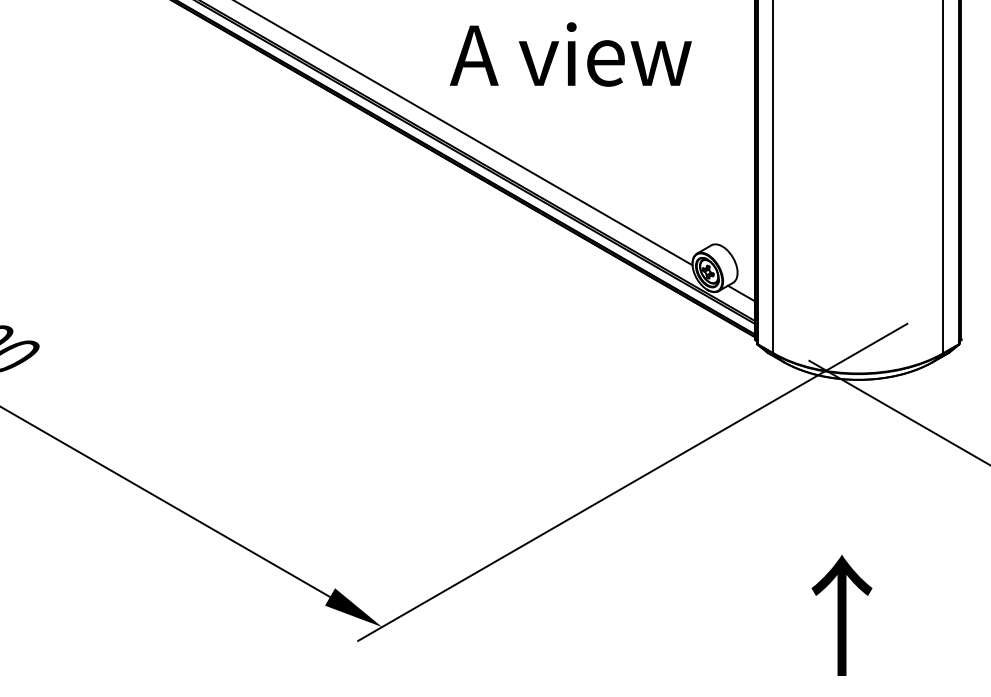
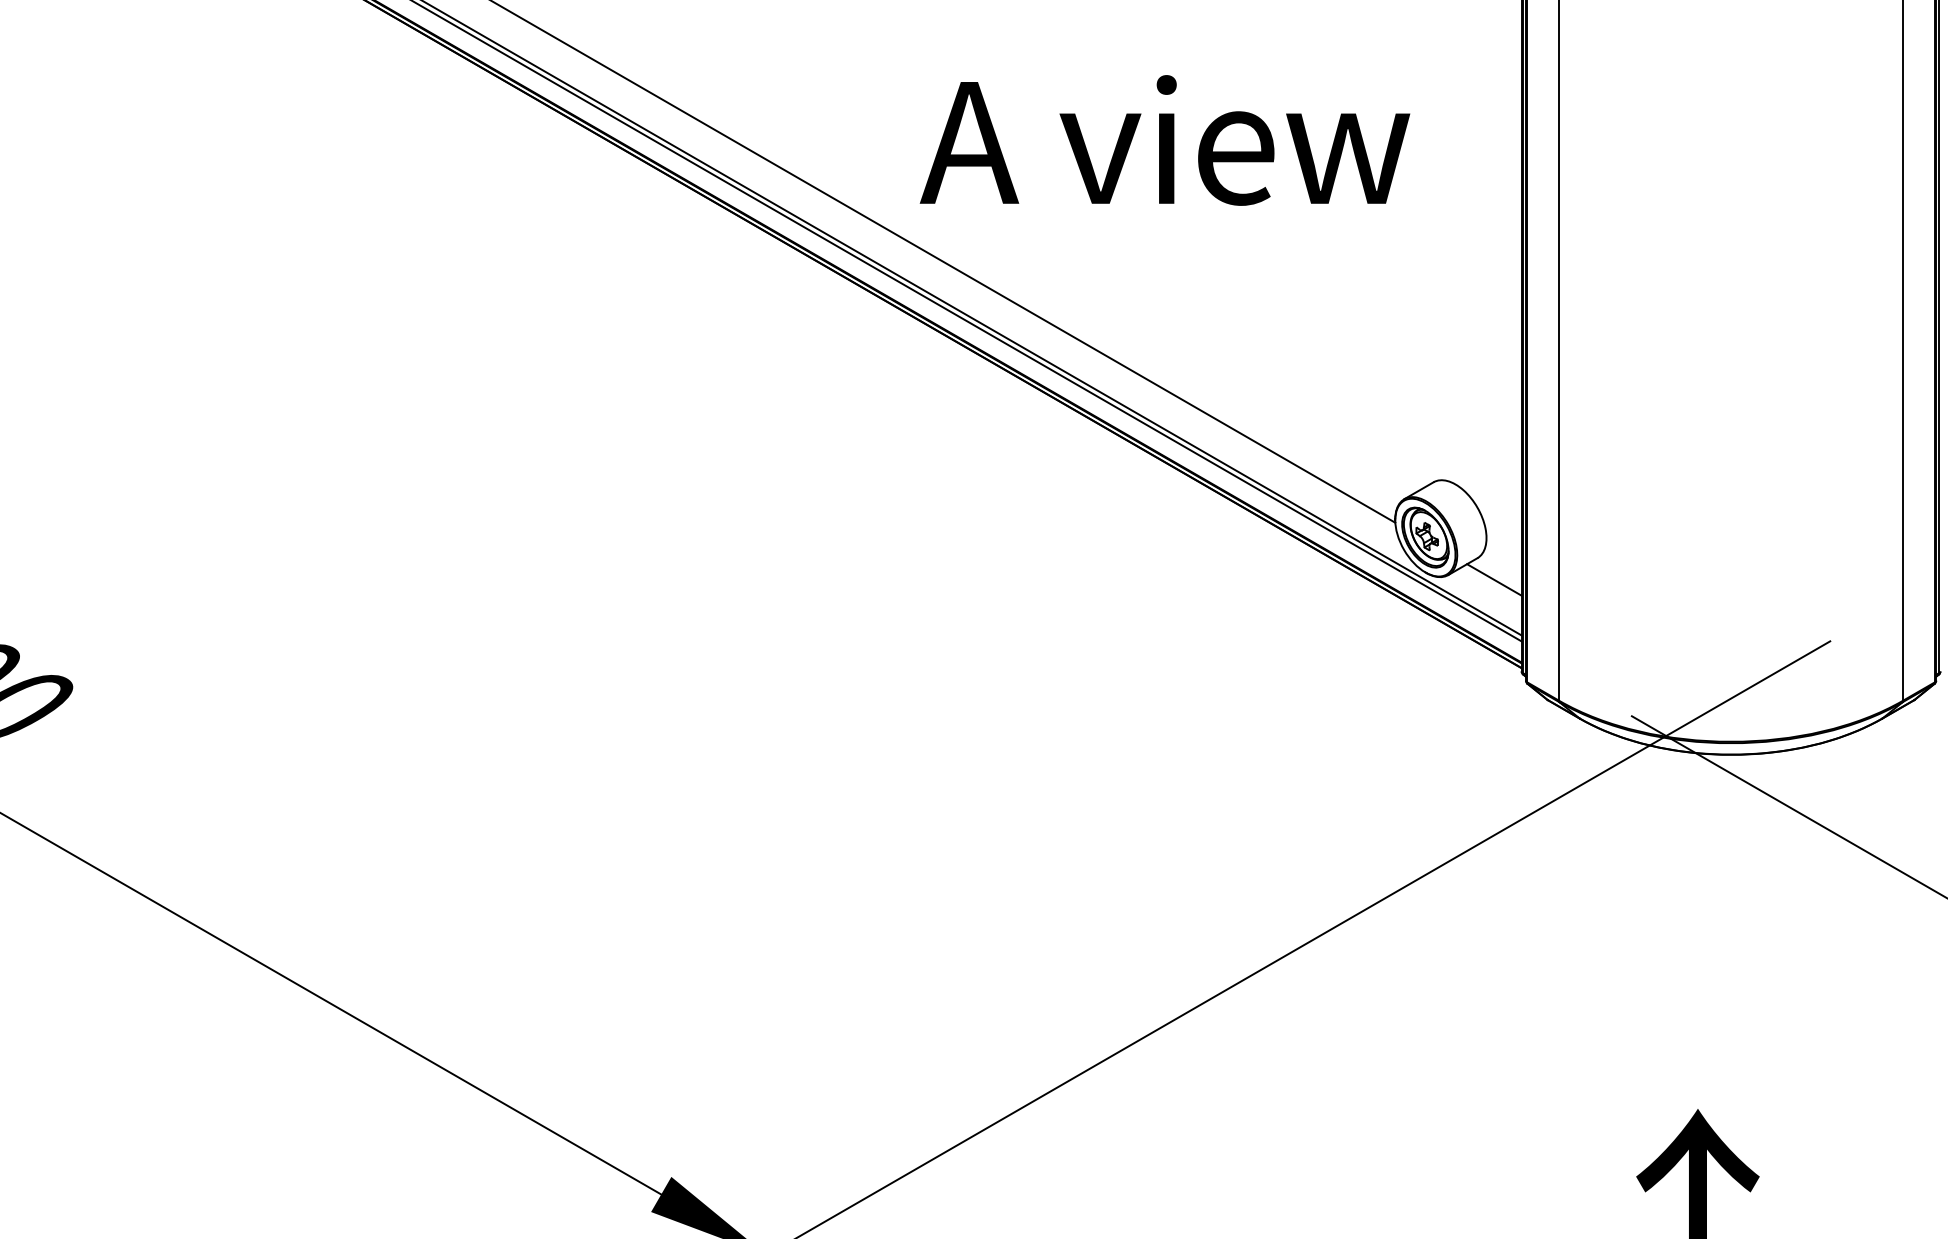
text: (570, 54) -> (1164, 140), moved

